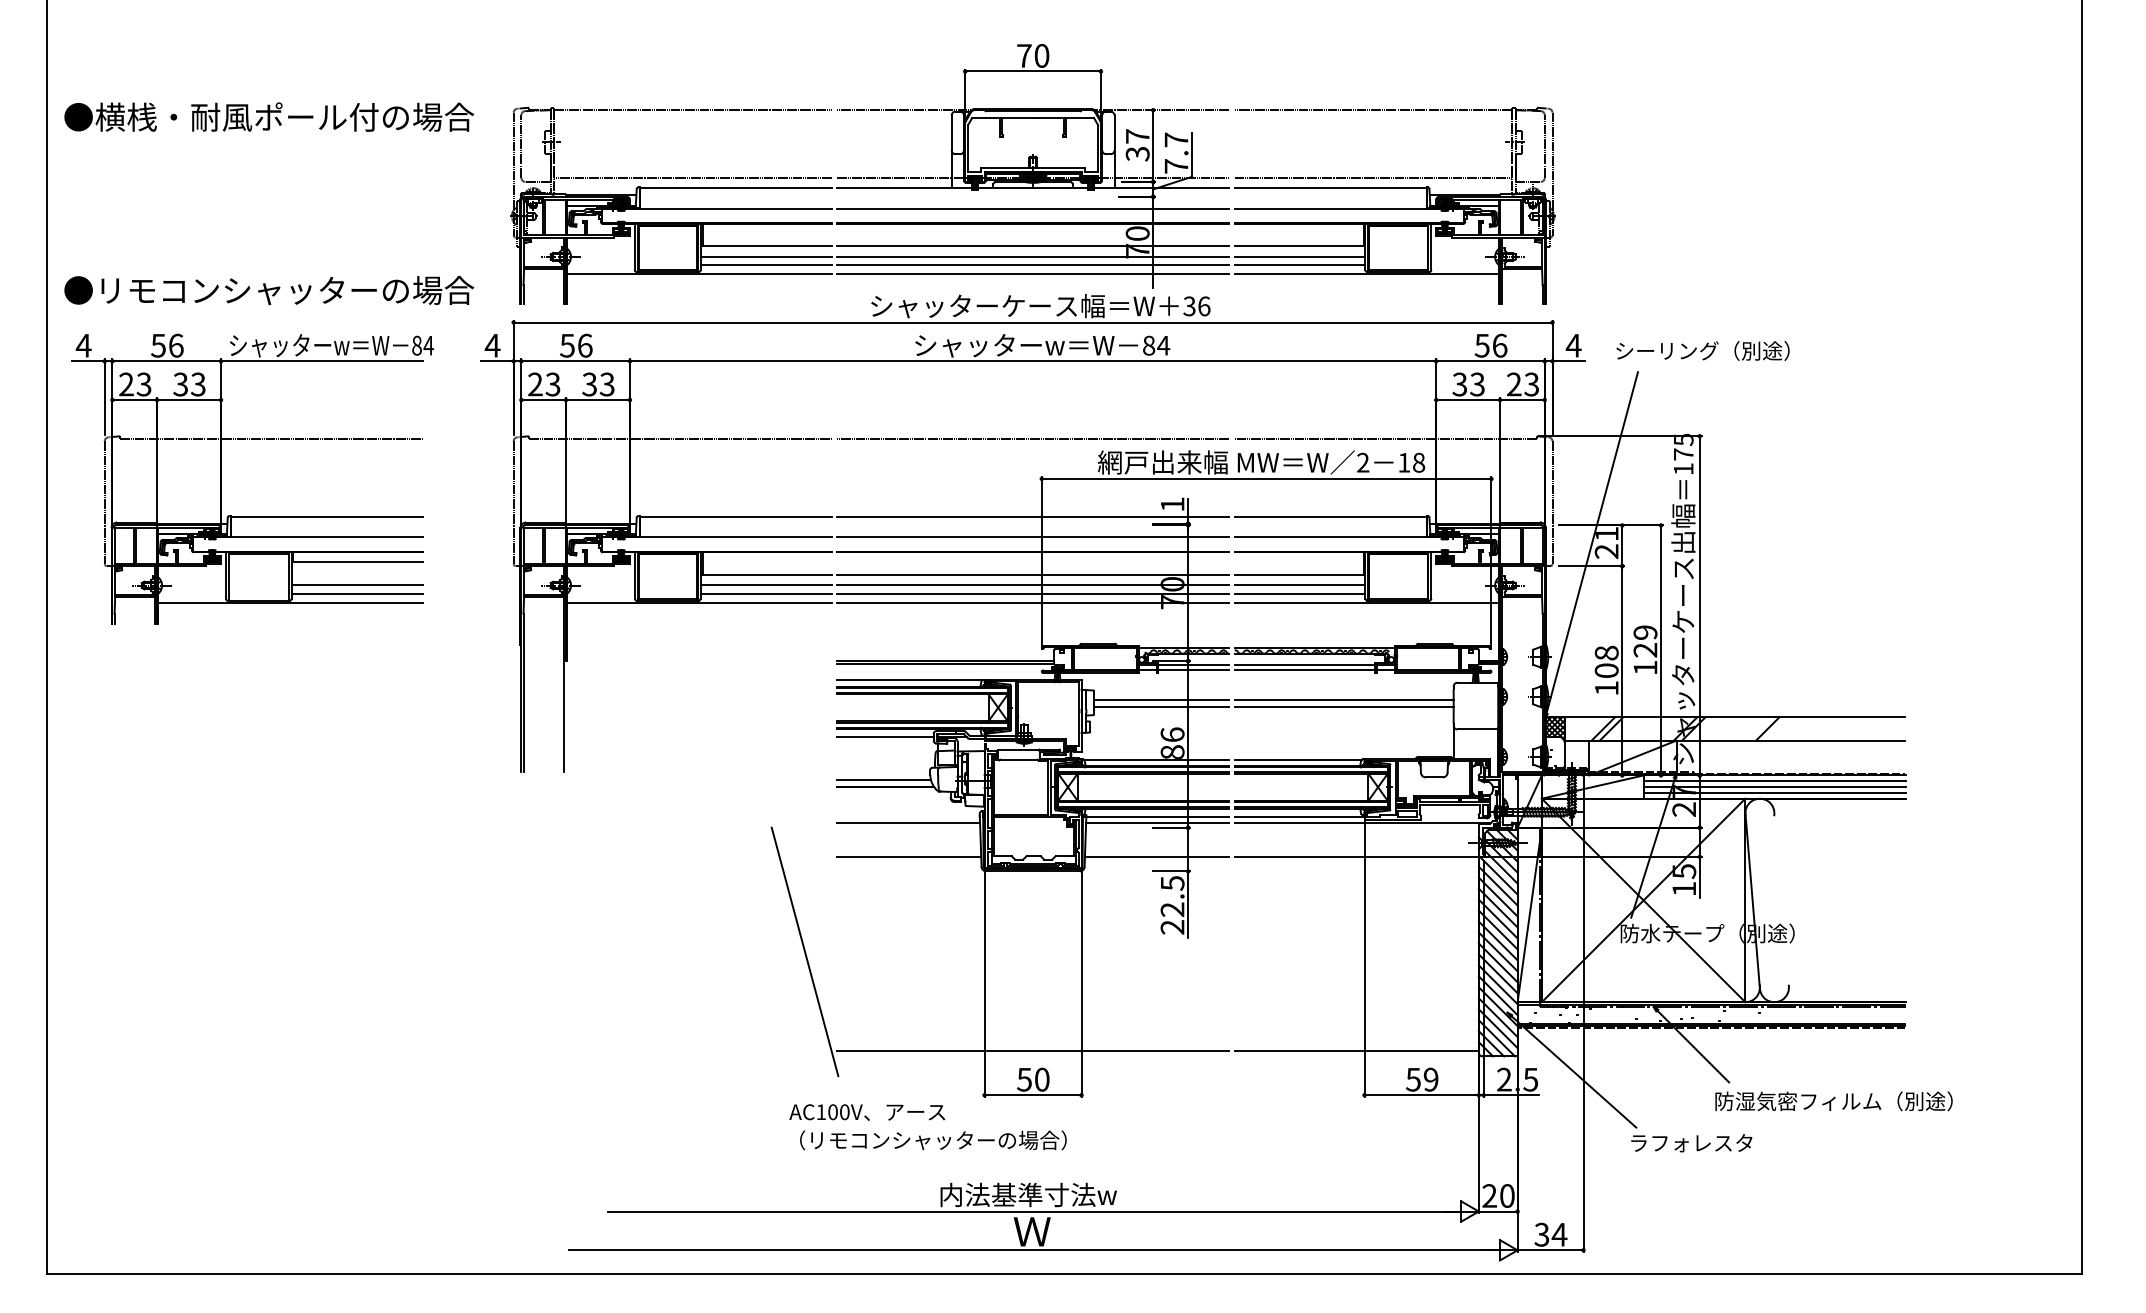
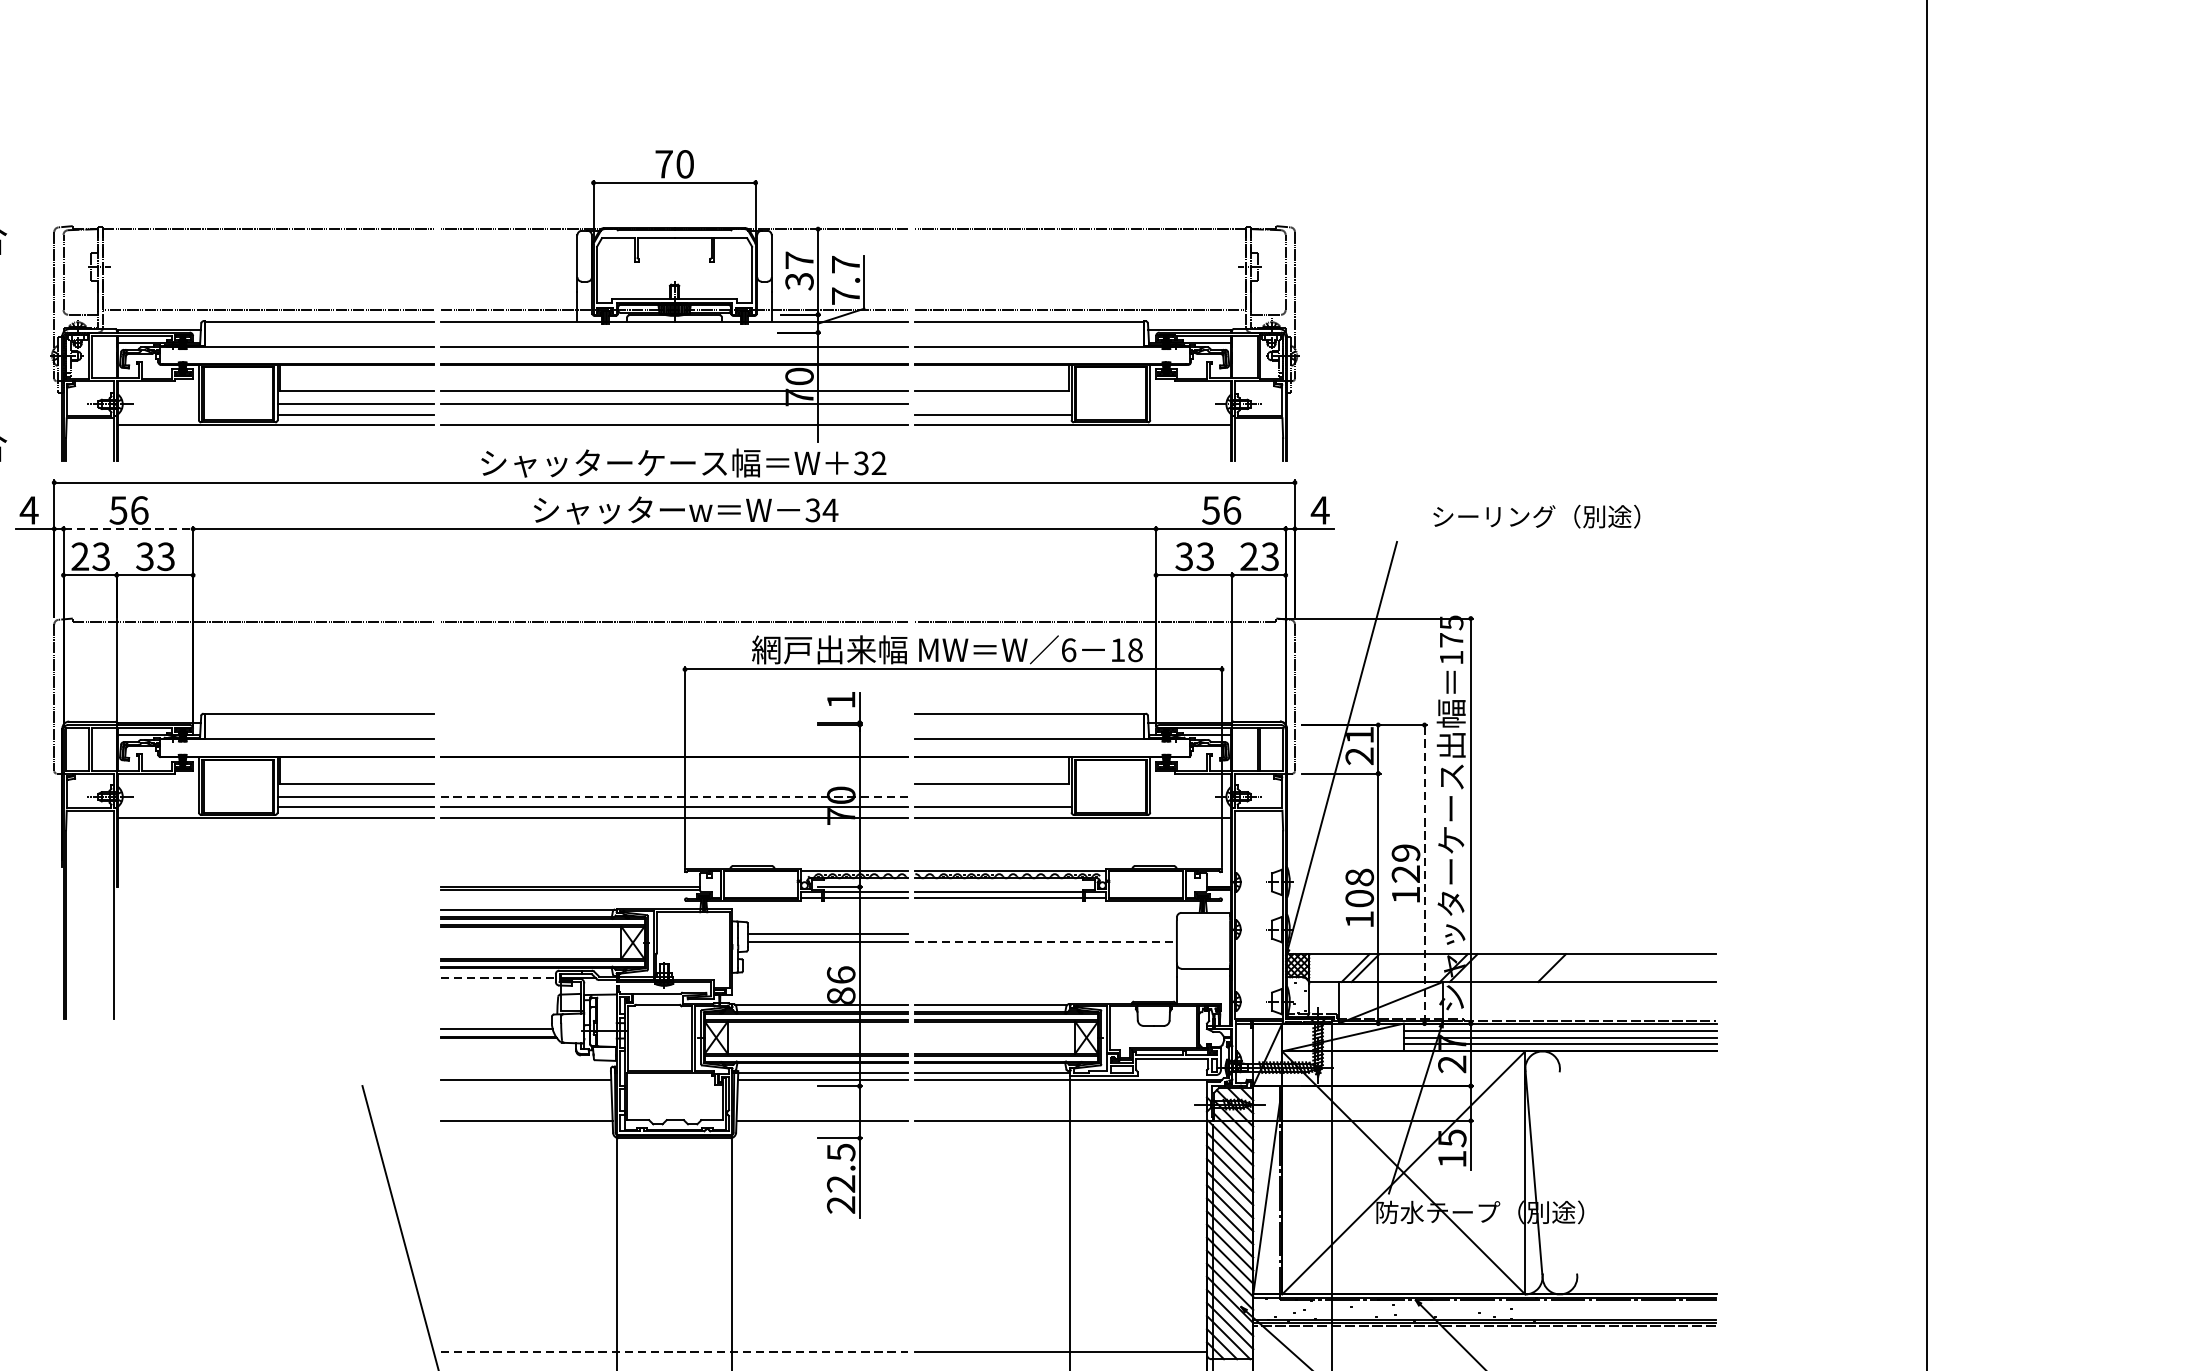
line: (1299, 256) -> (992, 403), removed
line: (1032, 265) -> (673, 414), removed
text: (1204, 306) -> (879, 463), 36 -> 32
text: (1148, 345) -> (812, 510), 84 -> 34
text: (1702, 350) -> (1536, 516), moved
line: (576, 361) -> (129, 529), solid -> dashed
text: (1363, 462) -> (1069, 649), 2 -> 6
line: (1032, 516) -> (673, 714), removed
line: (1032, 537) -> (673, 739), removed
line: (1032, 574) -> (673, 783), removed
line: (1033, 585) -> (675, 796), solid -> dashed
line: (1299, 585) -> (992, 796), removed
line: (1661, 649) -> (1425, 873), solid -> dashed
line: (1343, 700) -> (1045, 934), removed
line: (1344, 707) -> (1046, 942), solid -> dashed
line: (886, 737) -> (499, 978), solid -> dashed
line: (1033, 1050) -> (675, 1352), solid -> dashed

